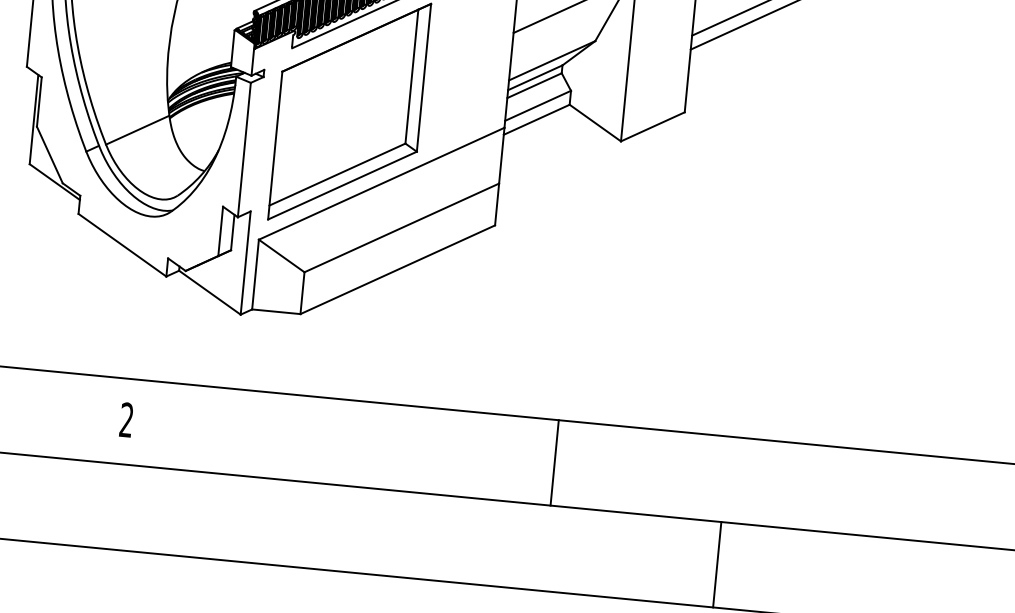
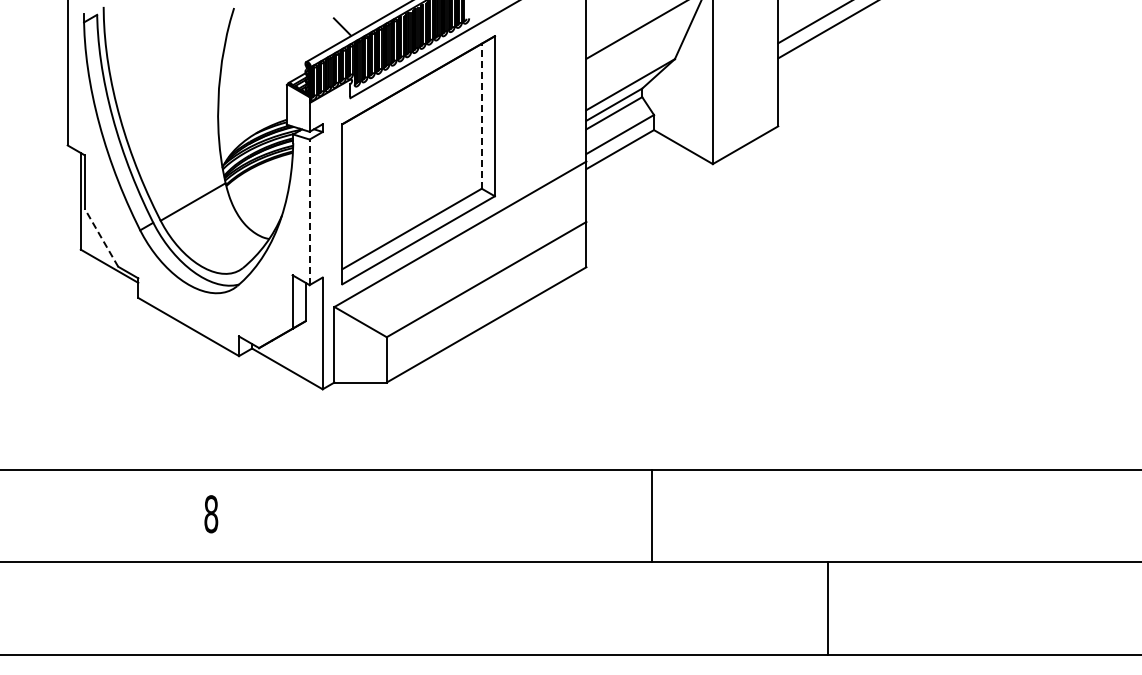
line: (411, 75) -> (481, 115), solid -> dashed
line: (244, 150) -> (309, 212), solid -> dashed
line: (49, 154) -> (101, 237), solid -> dashed
text: (126, 420) -> (211, 514), 2 -> 8
line: (554, 462) -> (651, 515), moved
line: (716, 564) -> (827, 608), moved

